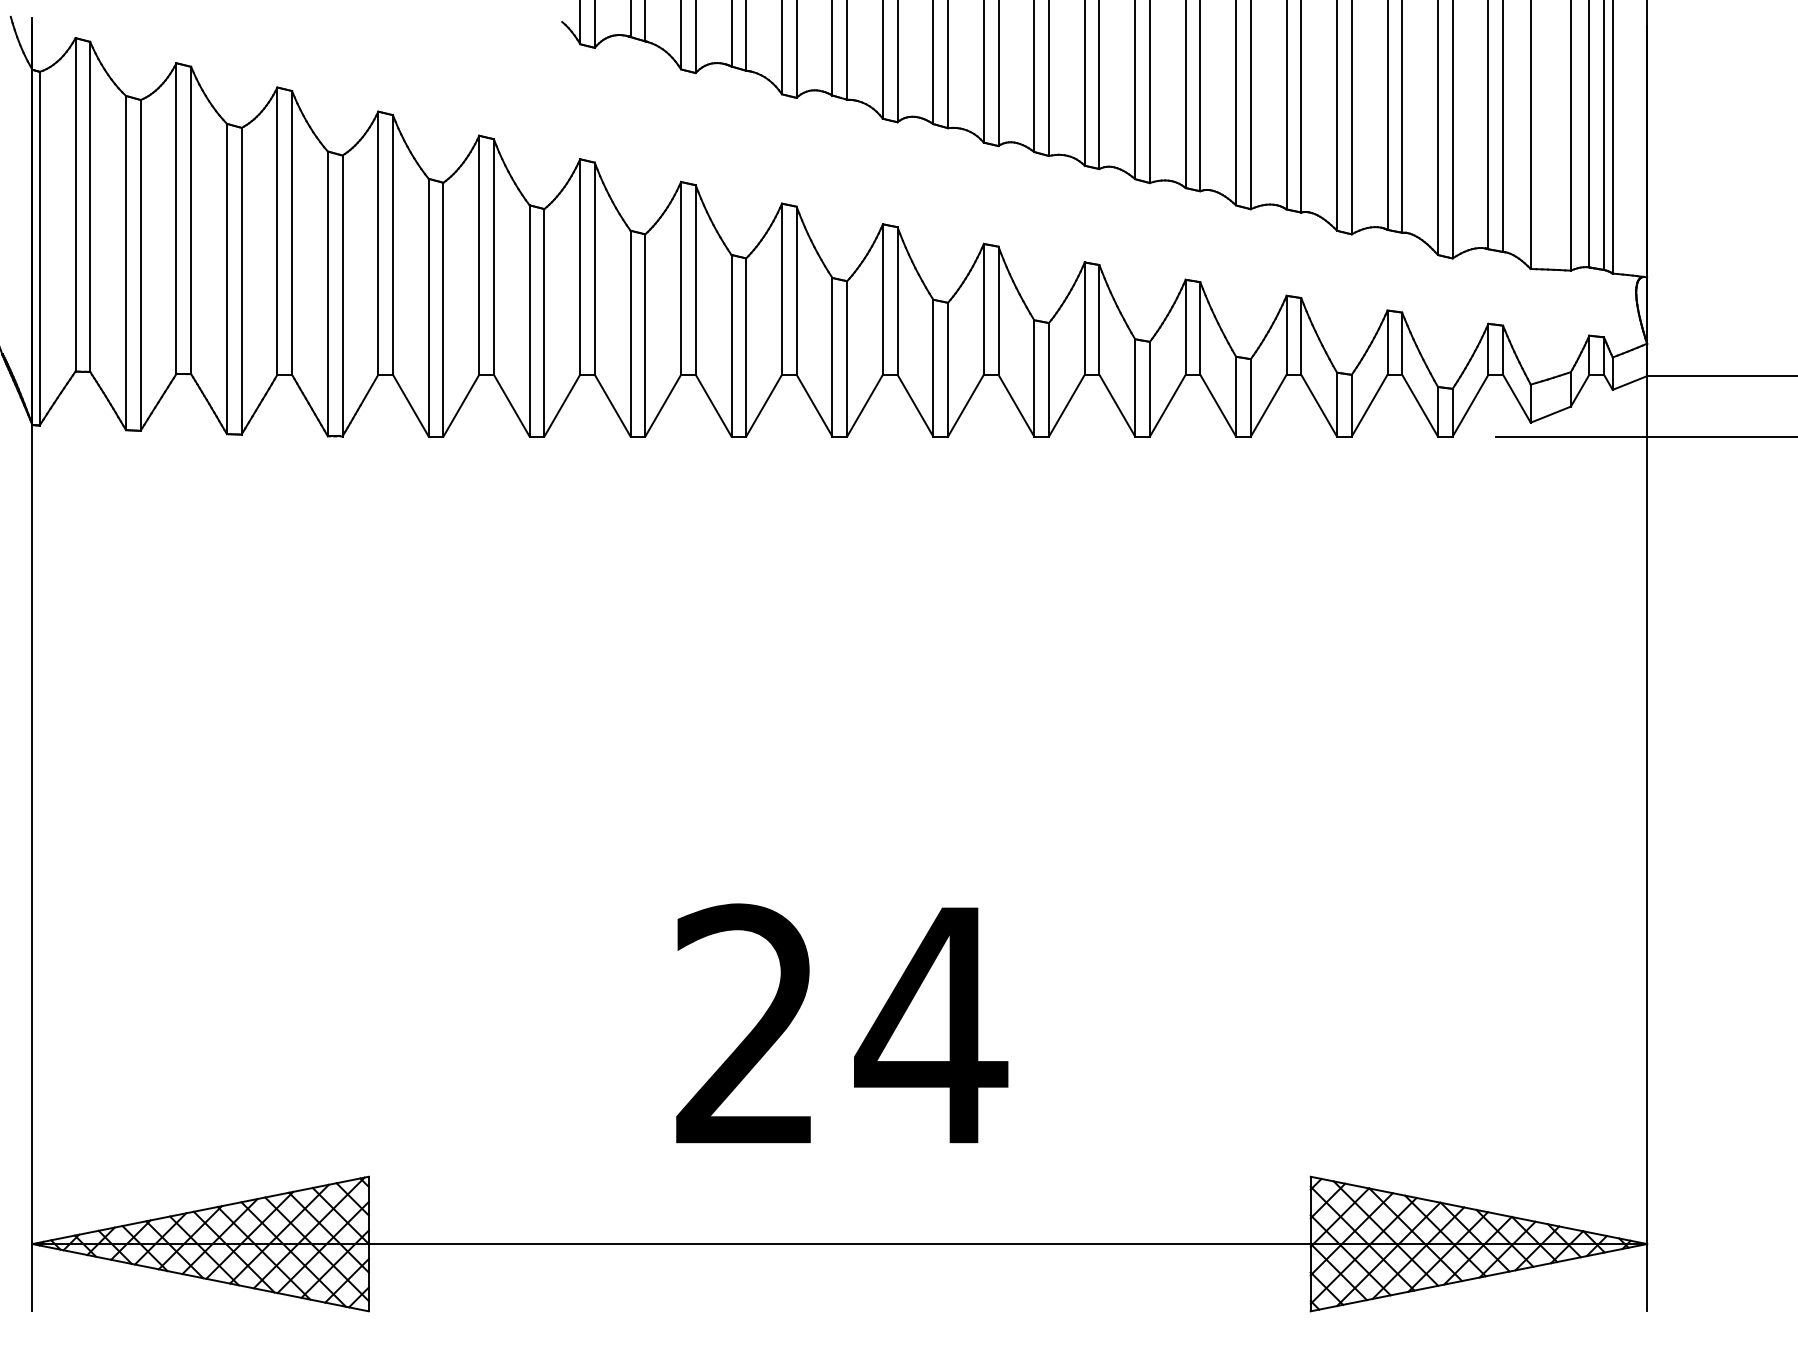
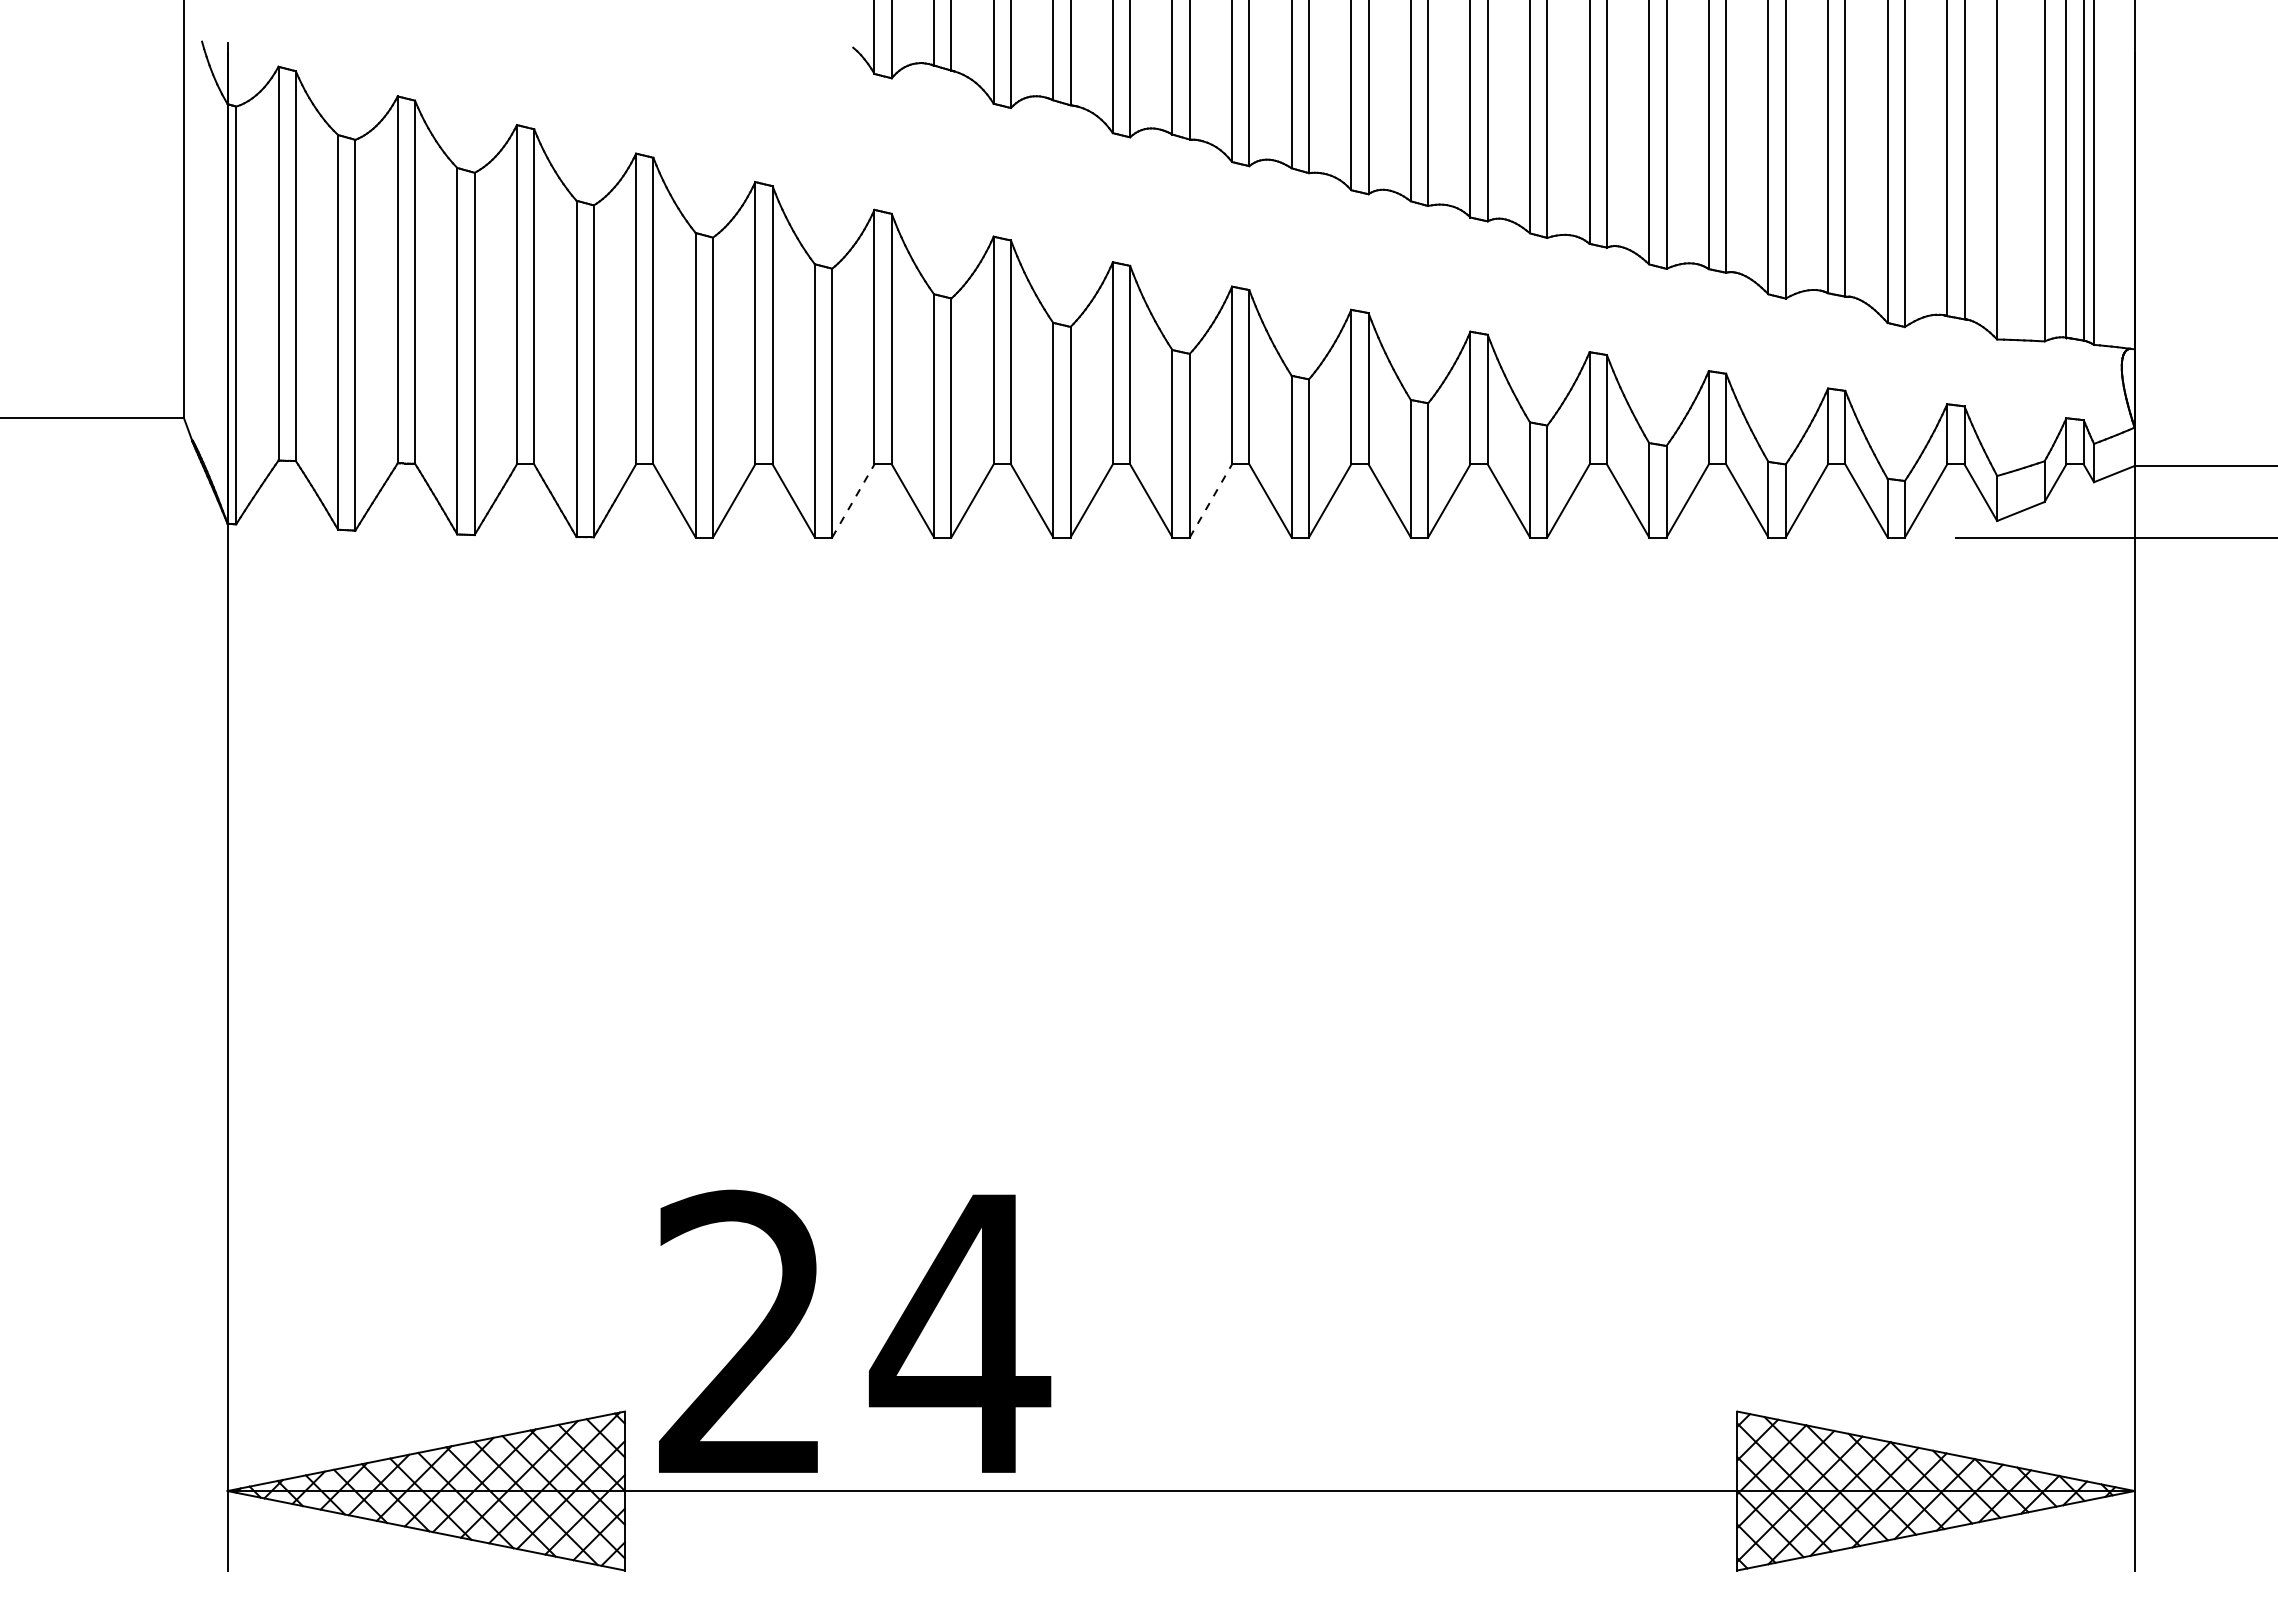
line: (562, 405) -> (853, 500), solid -> dashed
line: (865, 405) -> (1211, 500), solid -> dashed
text: (842, 1022) -> (855, 1330), moved

